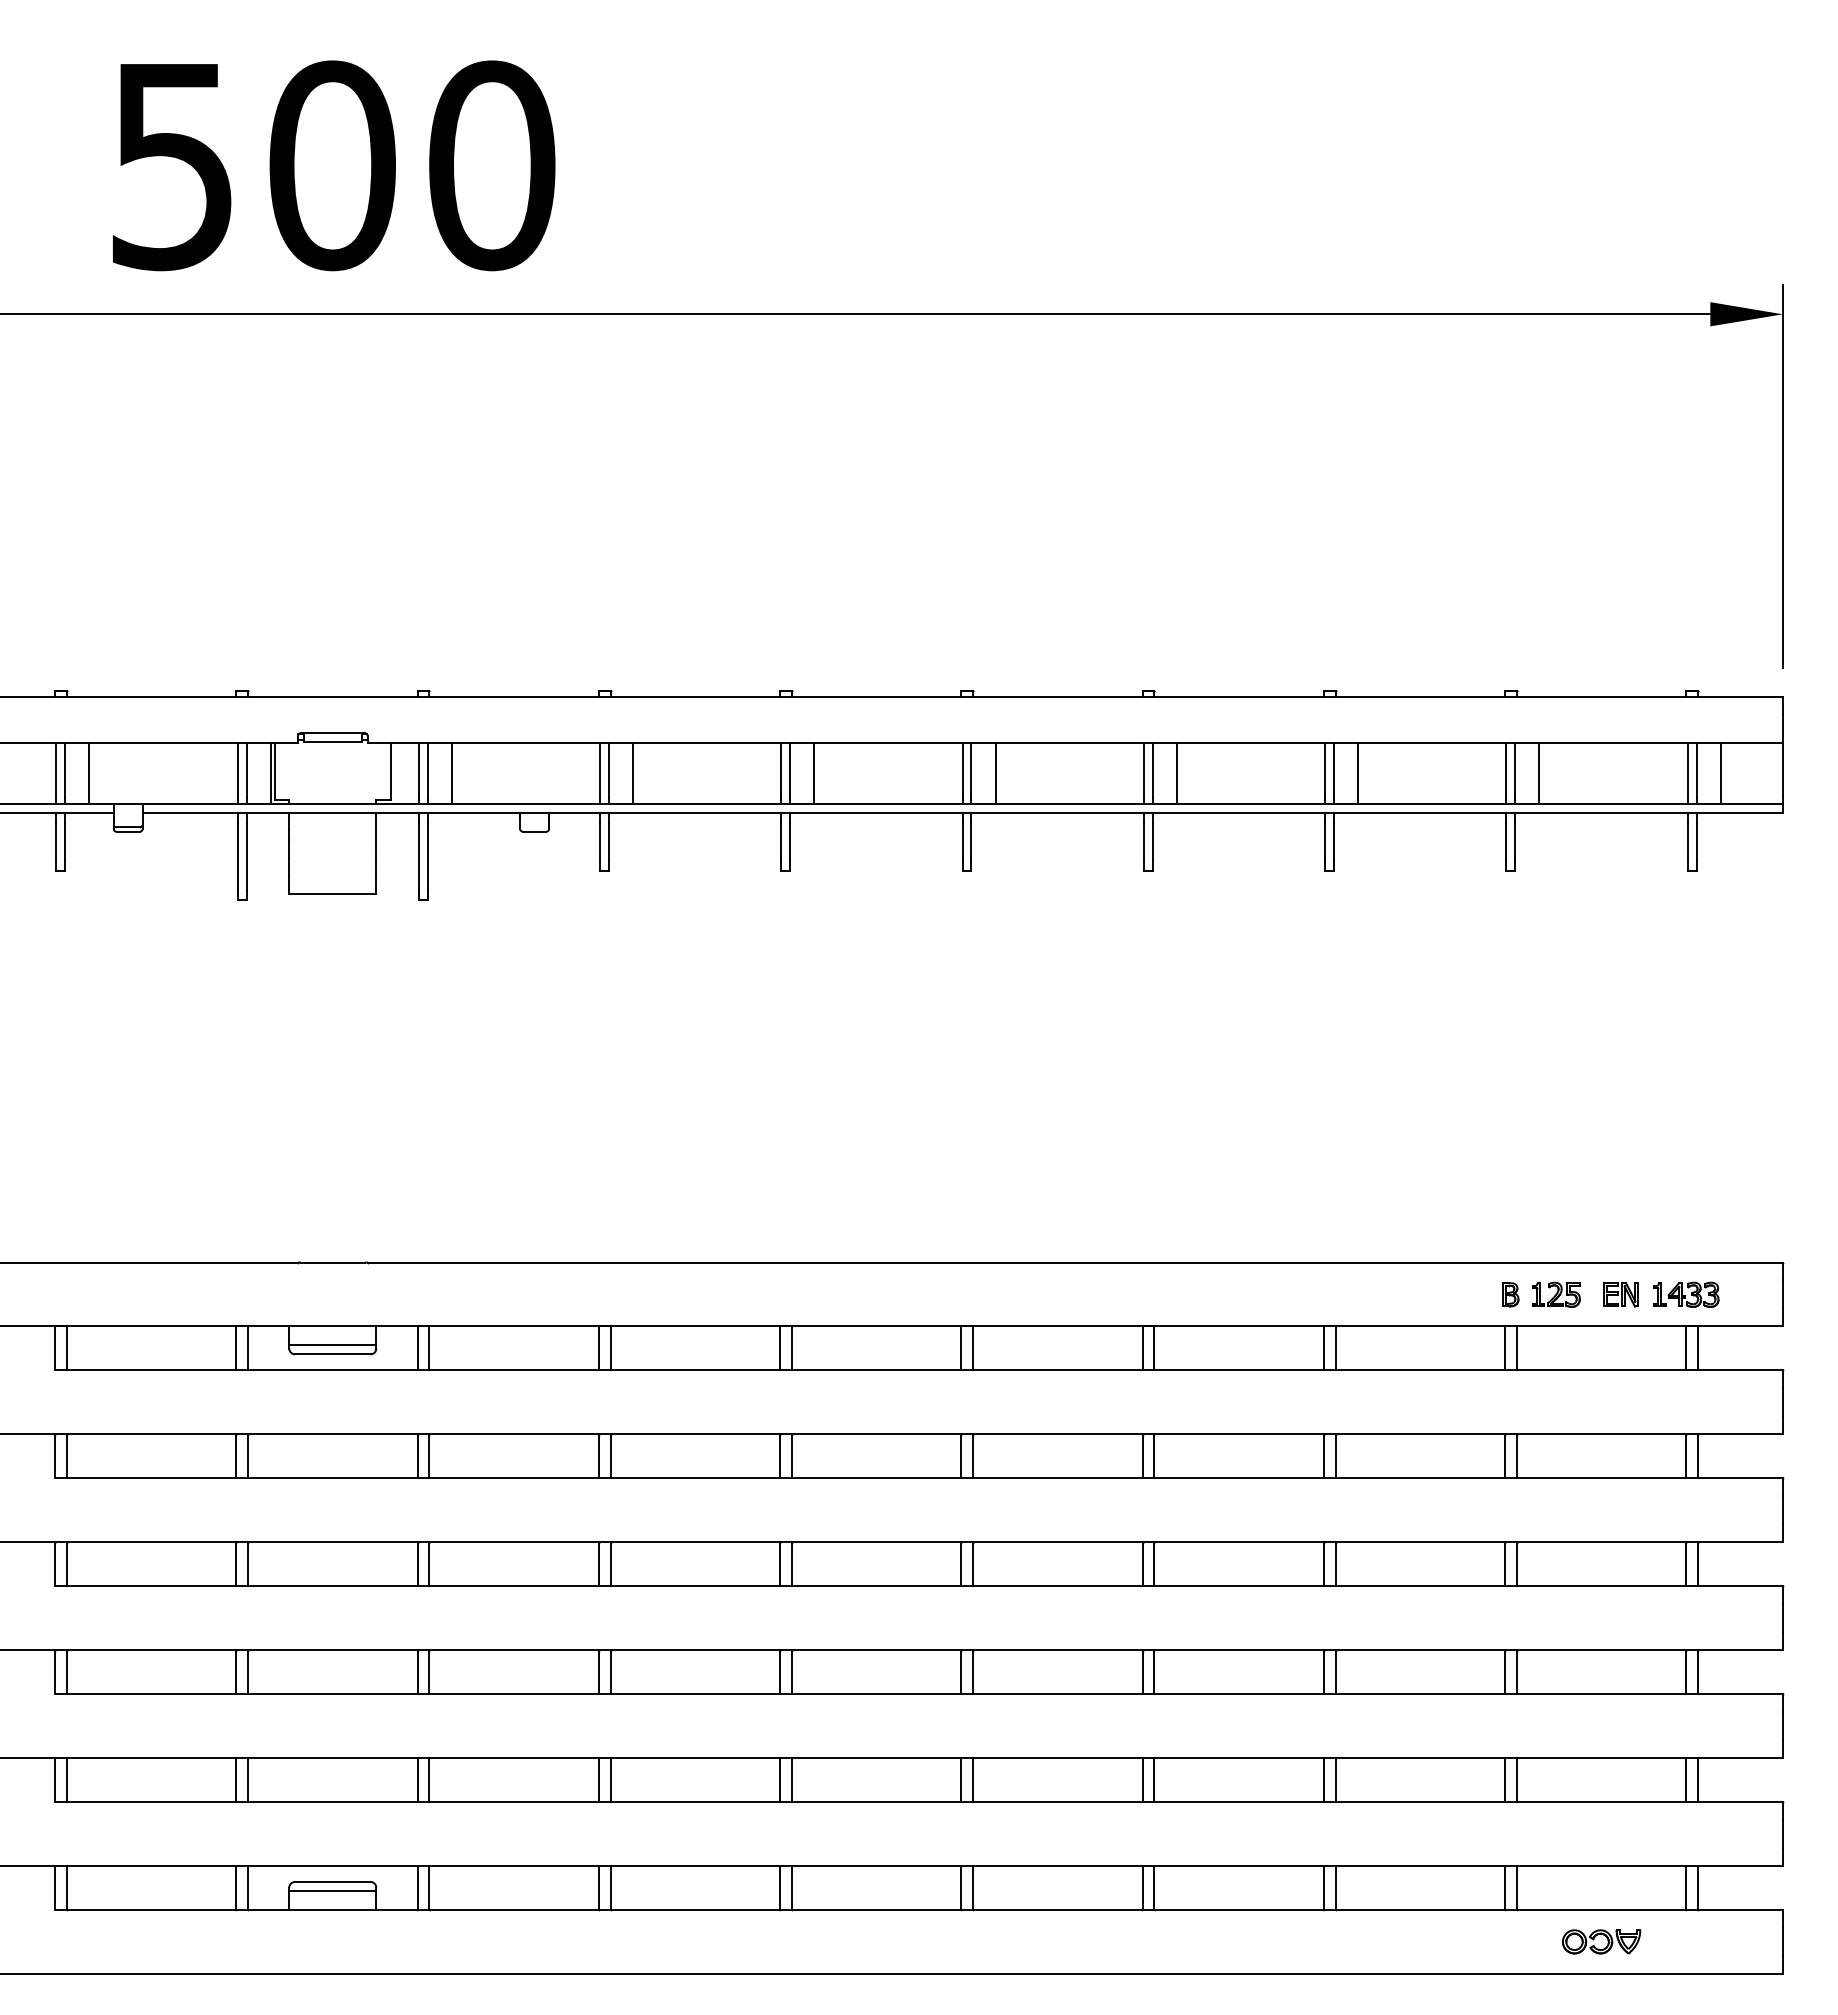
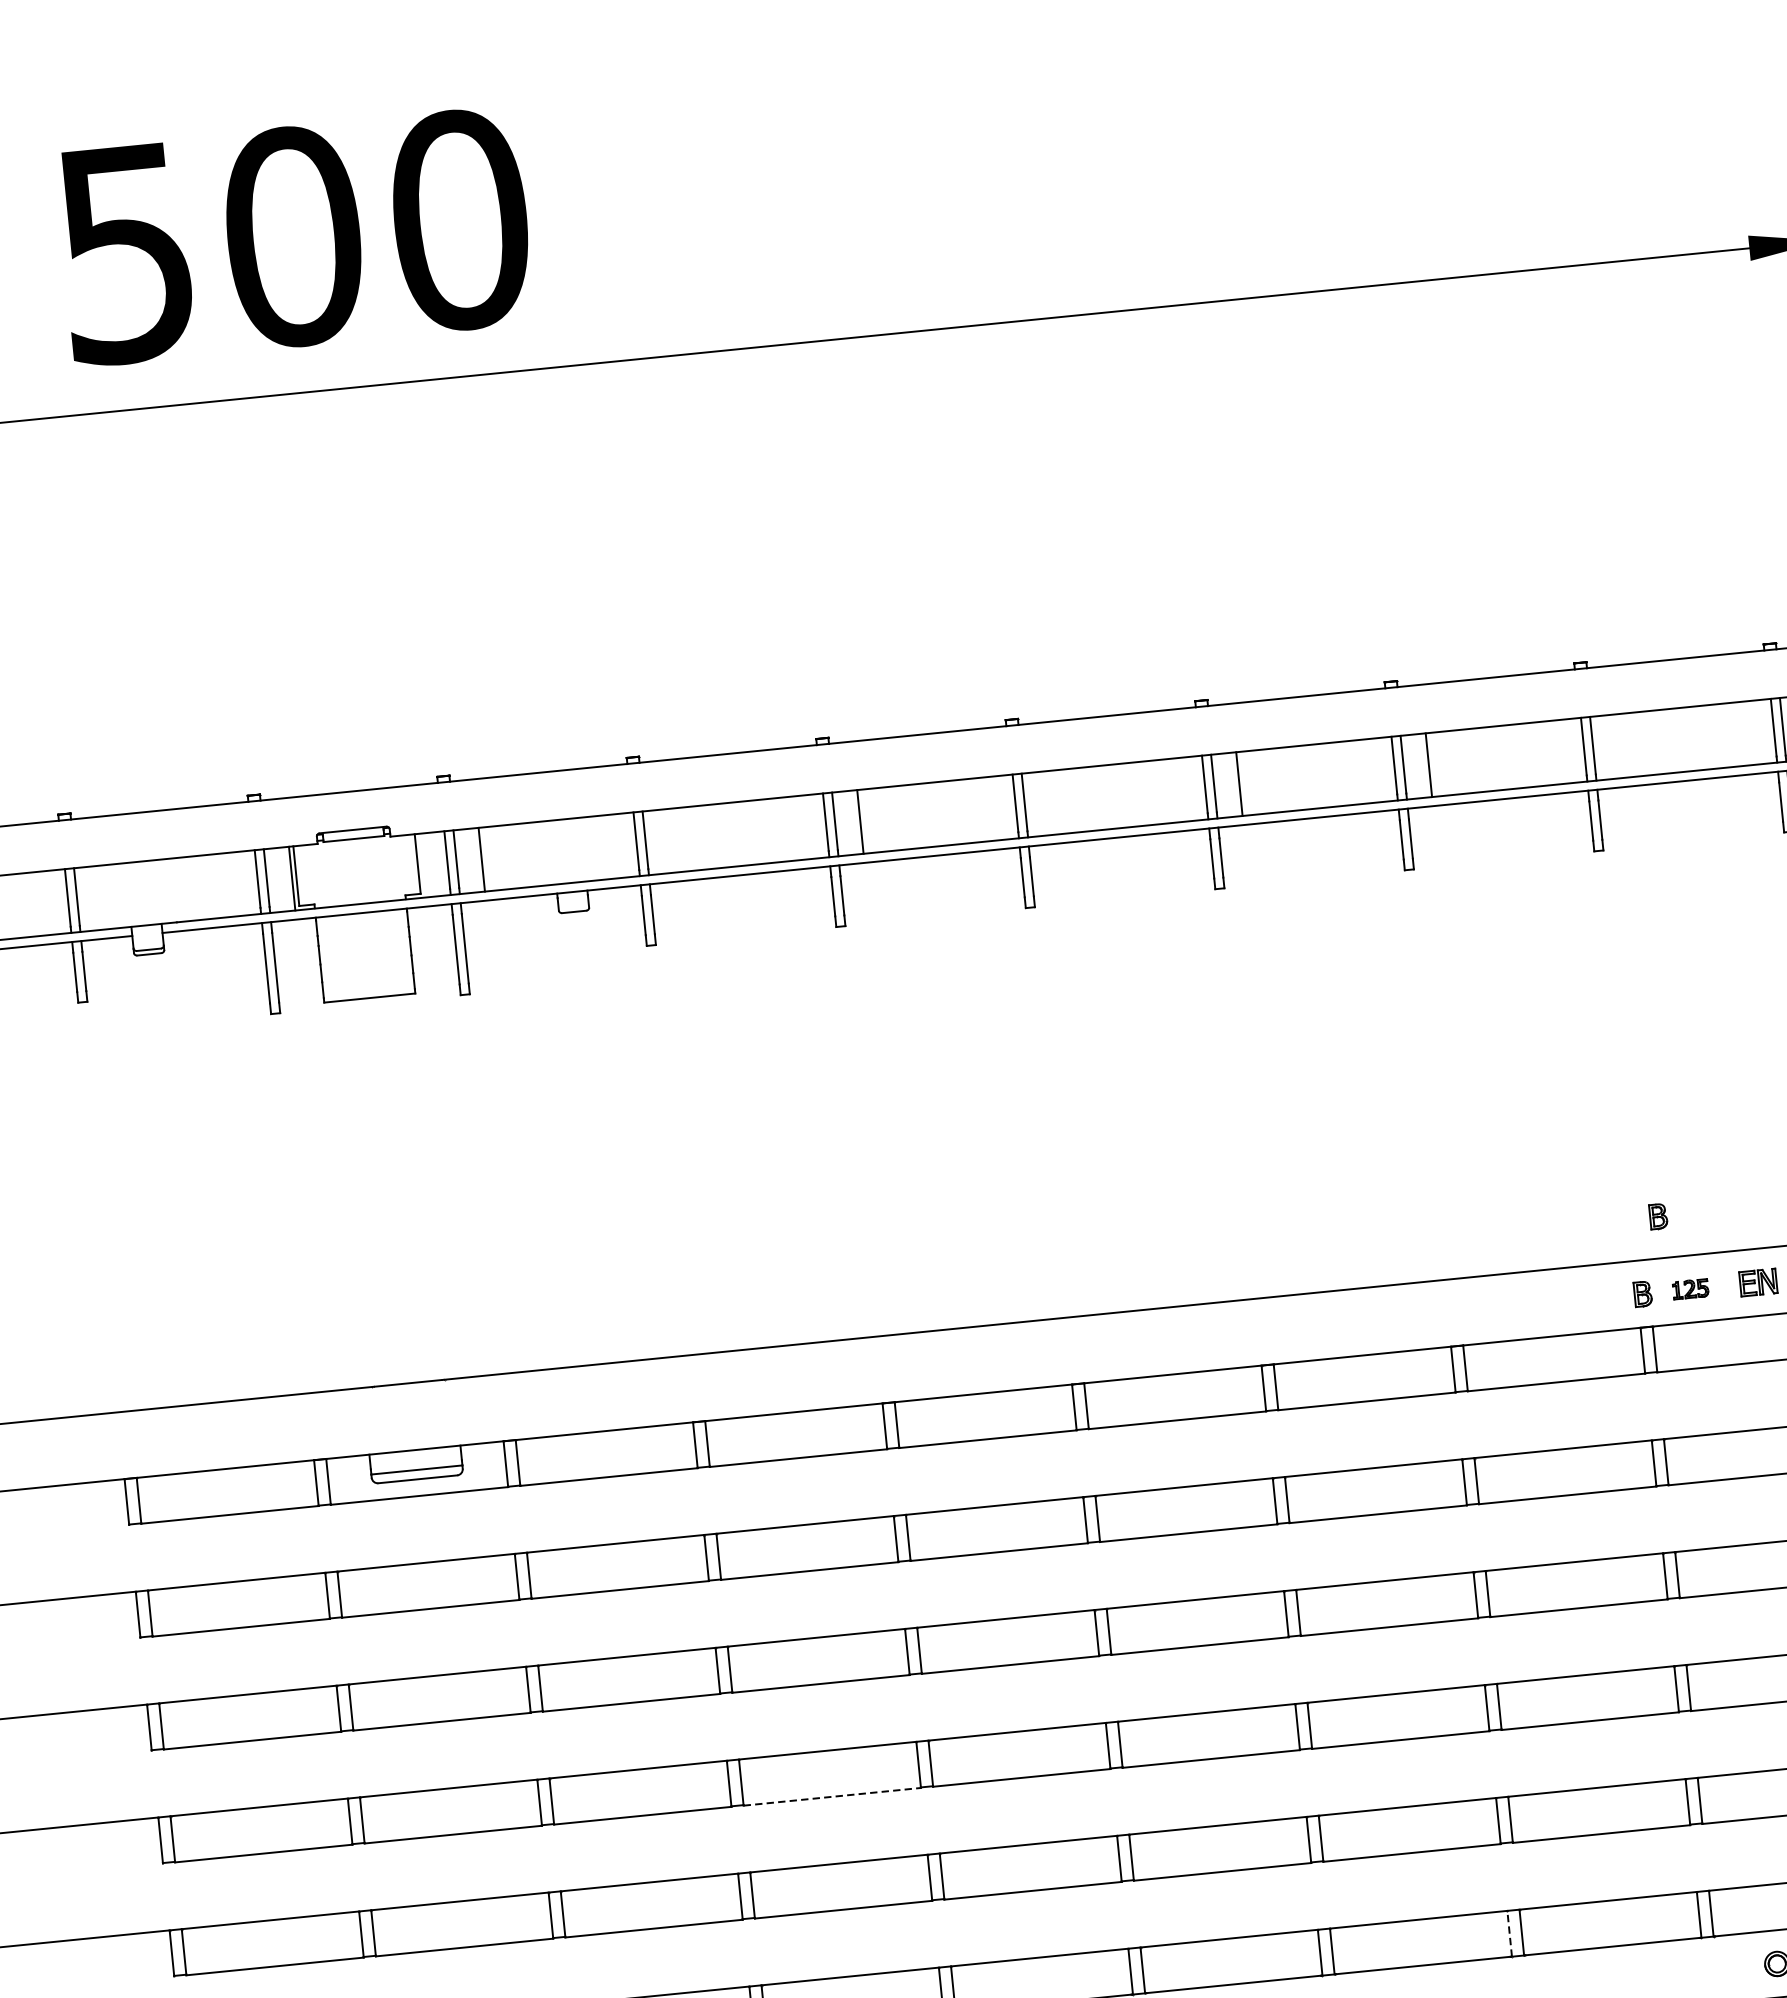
line: (89, 773) -> (102, 897), removed
line: (632, 773) -> (670, 840), removed
line: (995, 773) -> (1050, 802), removed
line: (1539, 773) -> (1618, 746), removed
part: (1532, 1222) -> (1658, 1216), added
part: (1556, 1294) -> (1690, 1289), size x0.7
line: (695, 1694) -> (832, 1797), solid -> dashed
line: (1323, 1888) -> (1509, 1934), solid -> dashed

